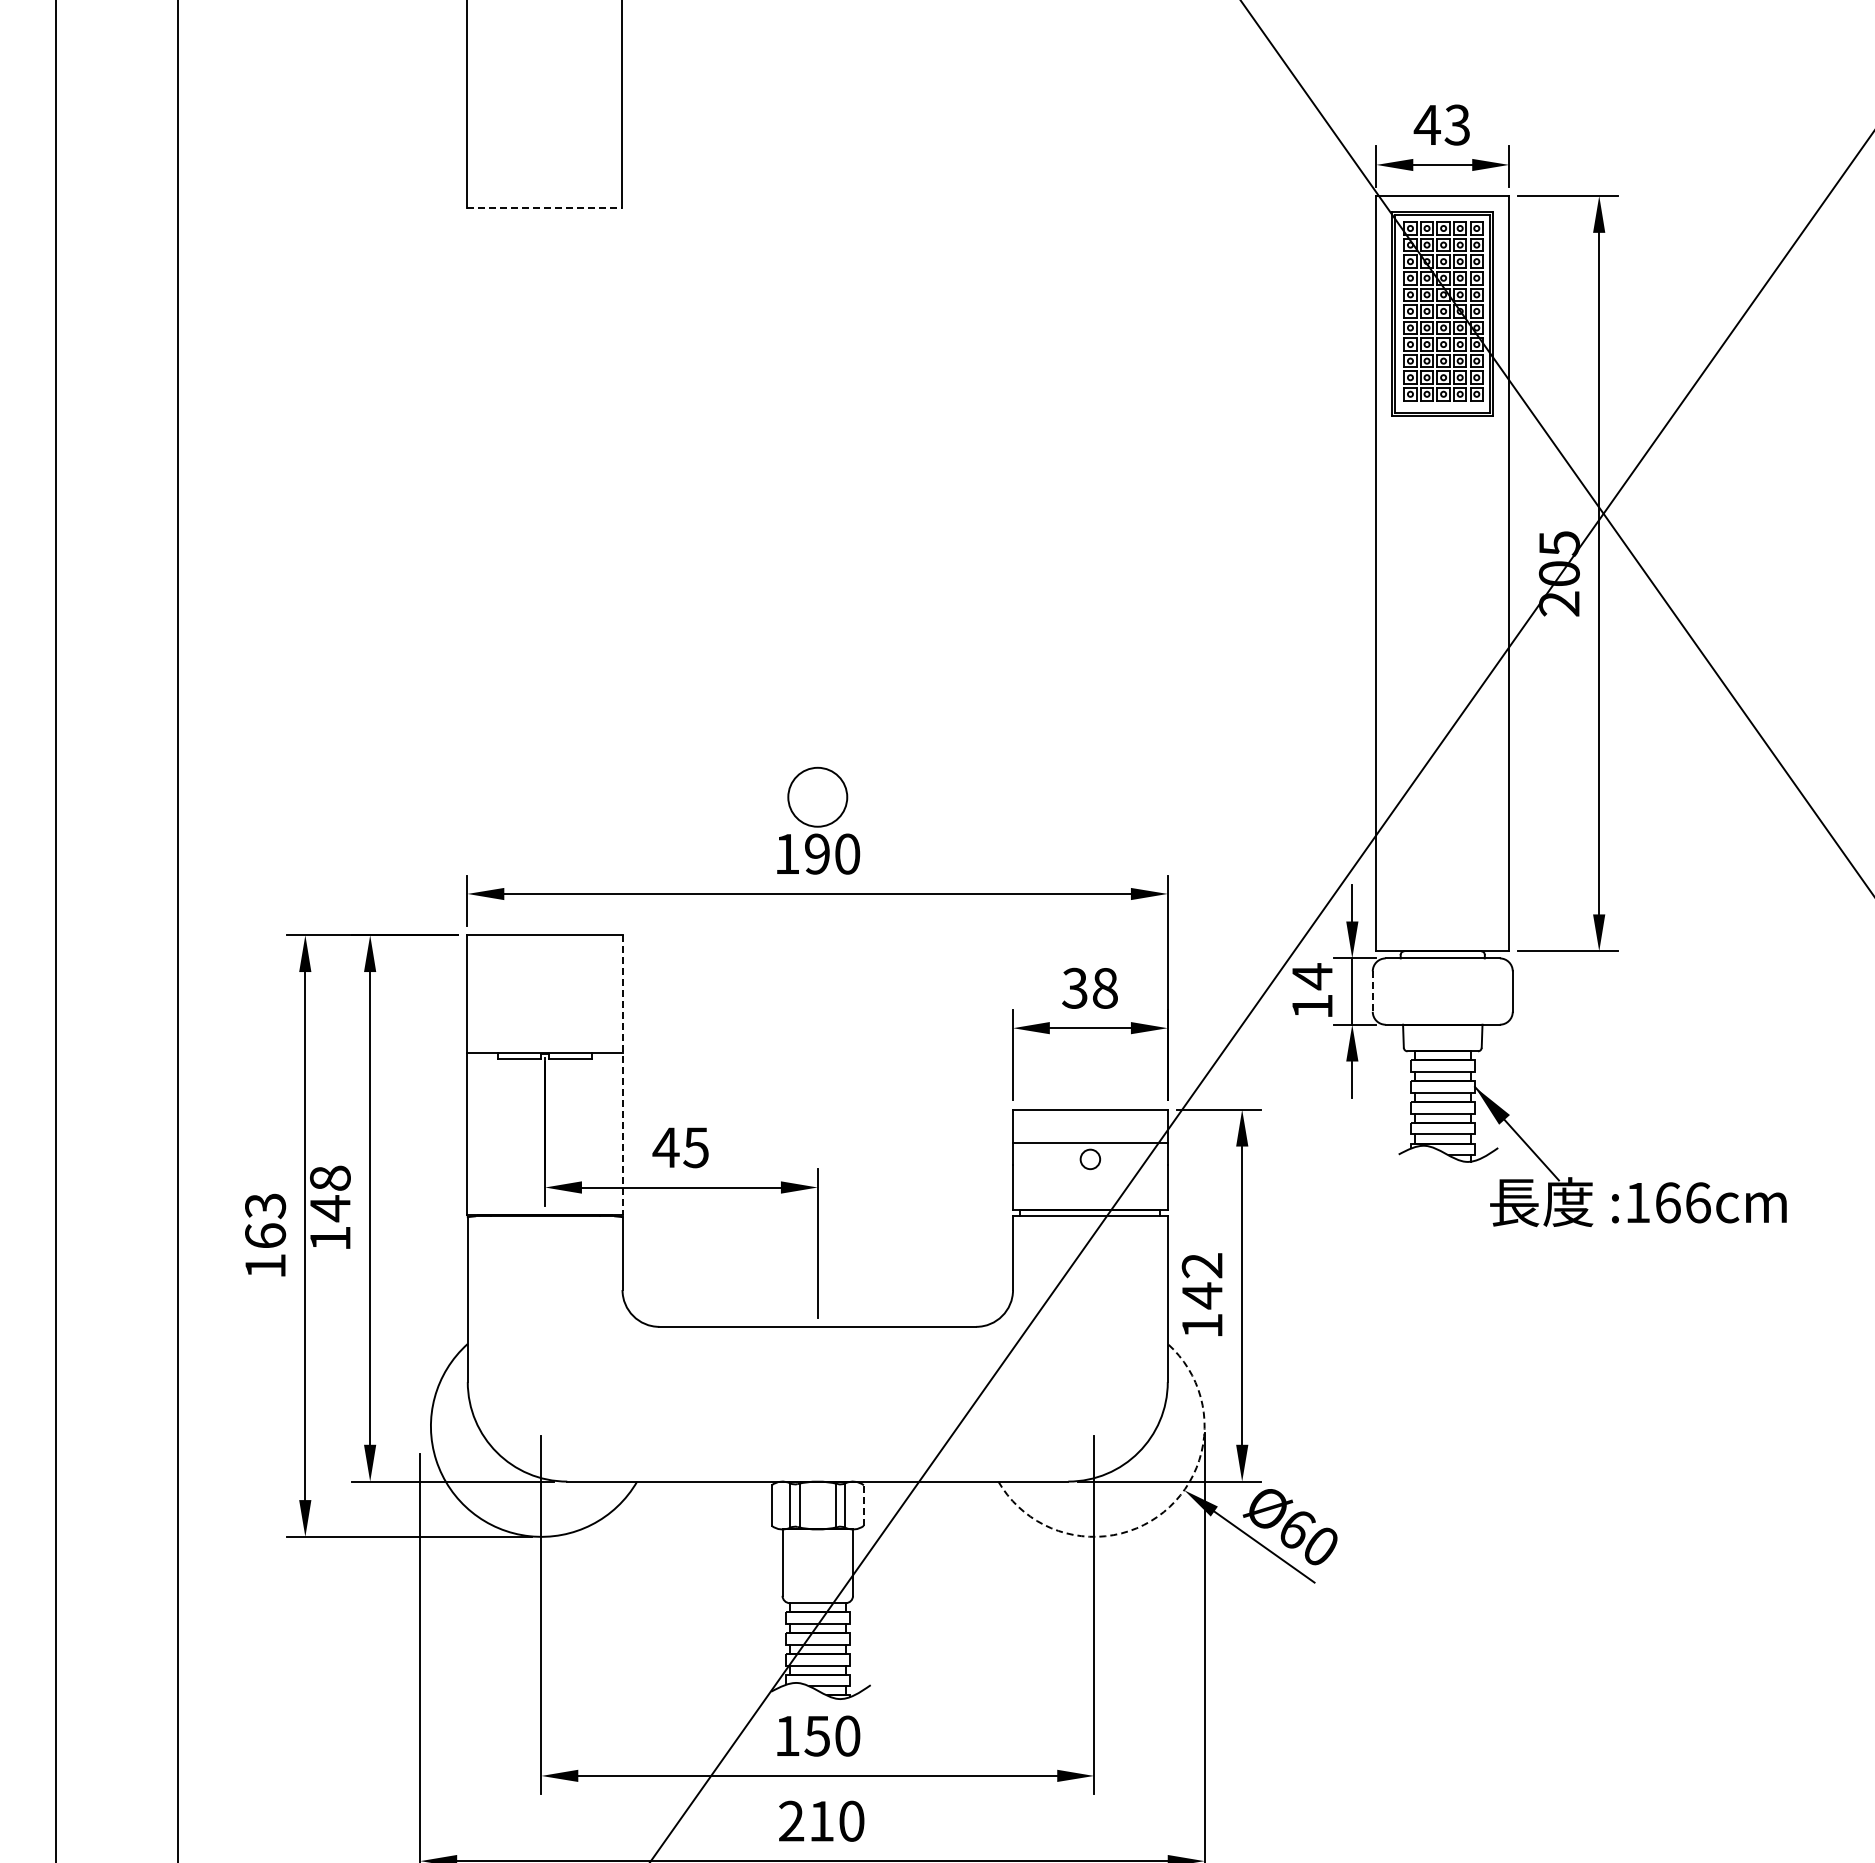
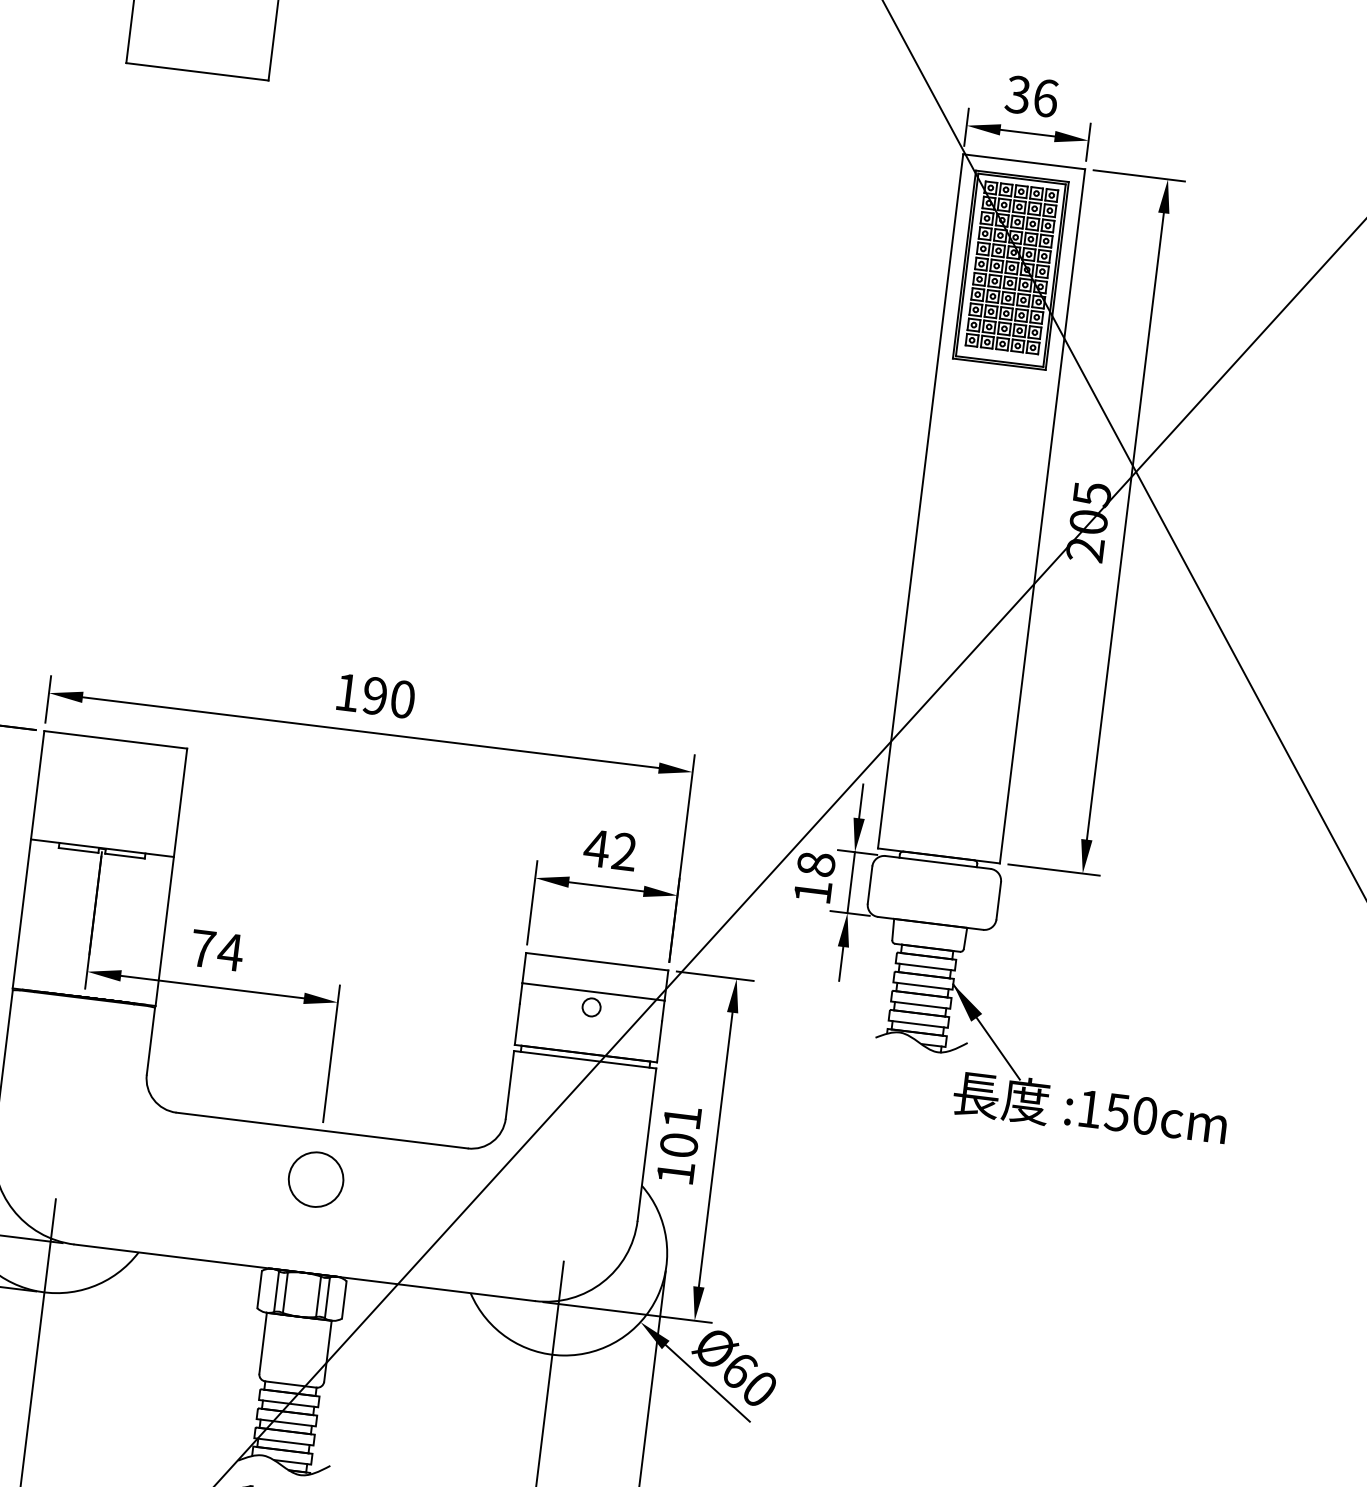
text: (1441, 124) -> (1031, 95), 43 -> 36
line: (545, 208) -> (198, 71), dashed -> solid
circle: (817, 796) -> (315, 1178), moved
text: (1312, 976) -> (816, 864), 14 -> 18
text: (1089, 987) -> (610, 849), 38 -> 42
line: (1372, 992) -> (869, 885), dashed -> solid
line: (622, 1075) -> (171, 877), dashed -> solid
text: (680, 1147) -> (216, 950), 45 -> 74
text: (1682, 1202) -> (1130, 1113), :166cm -> :150cm
text: (1201, 1281) -> (679, 1132), 142 -> 101
line: (863, 1505) -> (343, 1299), dashed -> solid
arc: (1163, 1512) -> (618, 1340), dashed -> solid

